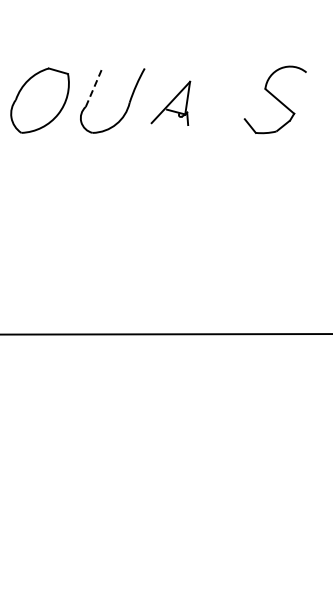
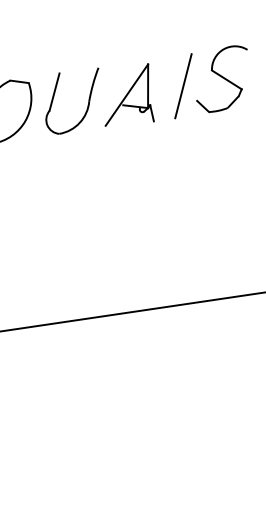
line: (94, 87) -> (54, 91), dashed -> solid
line: (232, 101) -> (183, 86), added
part: (170, 103) -> (126, 96), size x1.43

